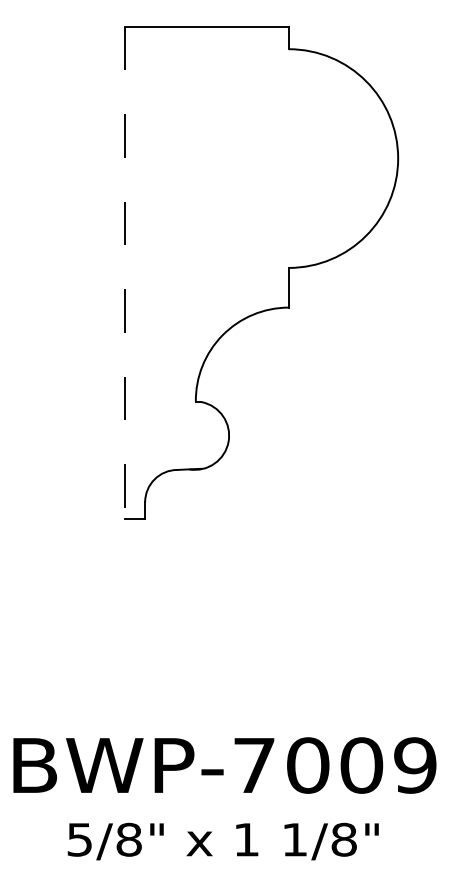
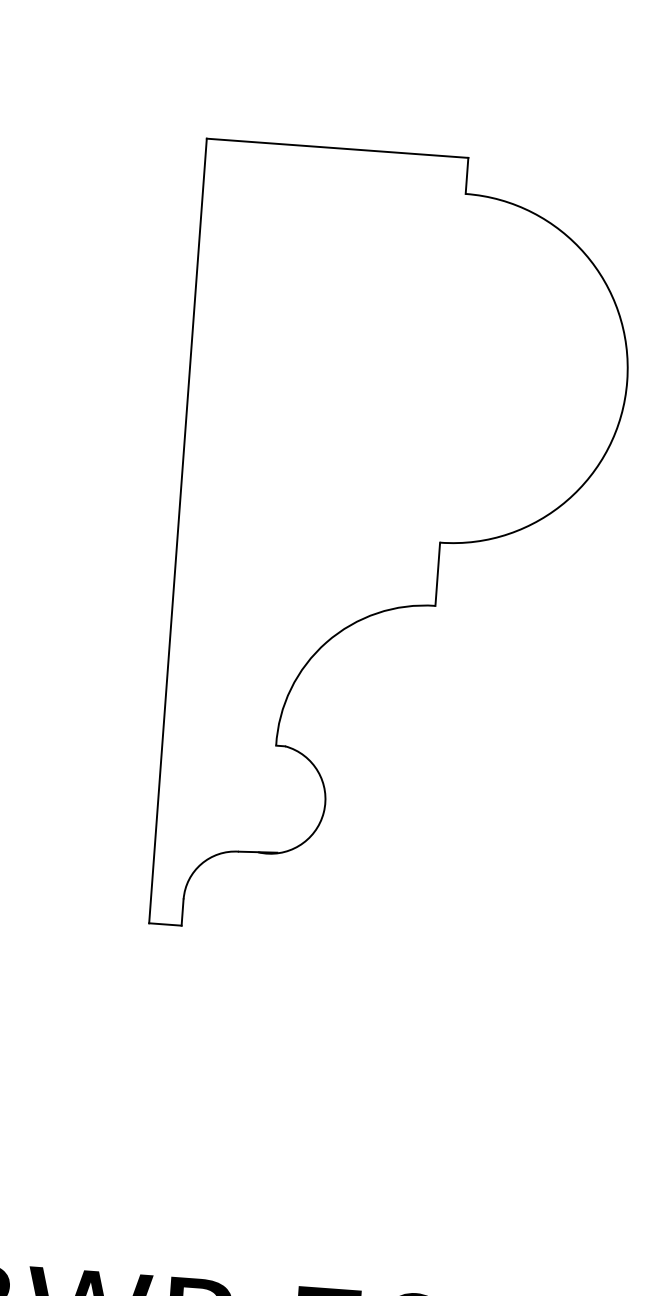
line: (124, 273) -> (177, 532), dashed -> solid

